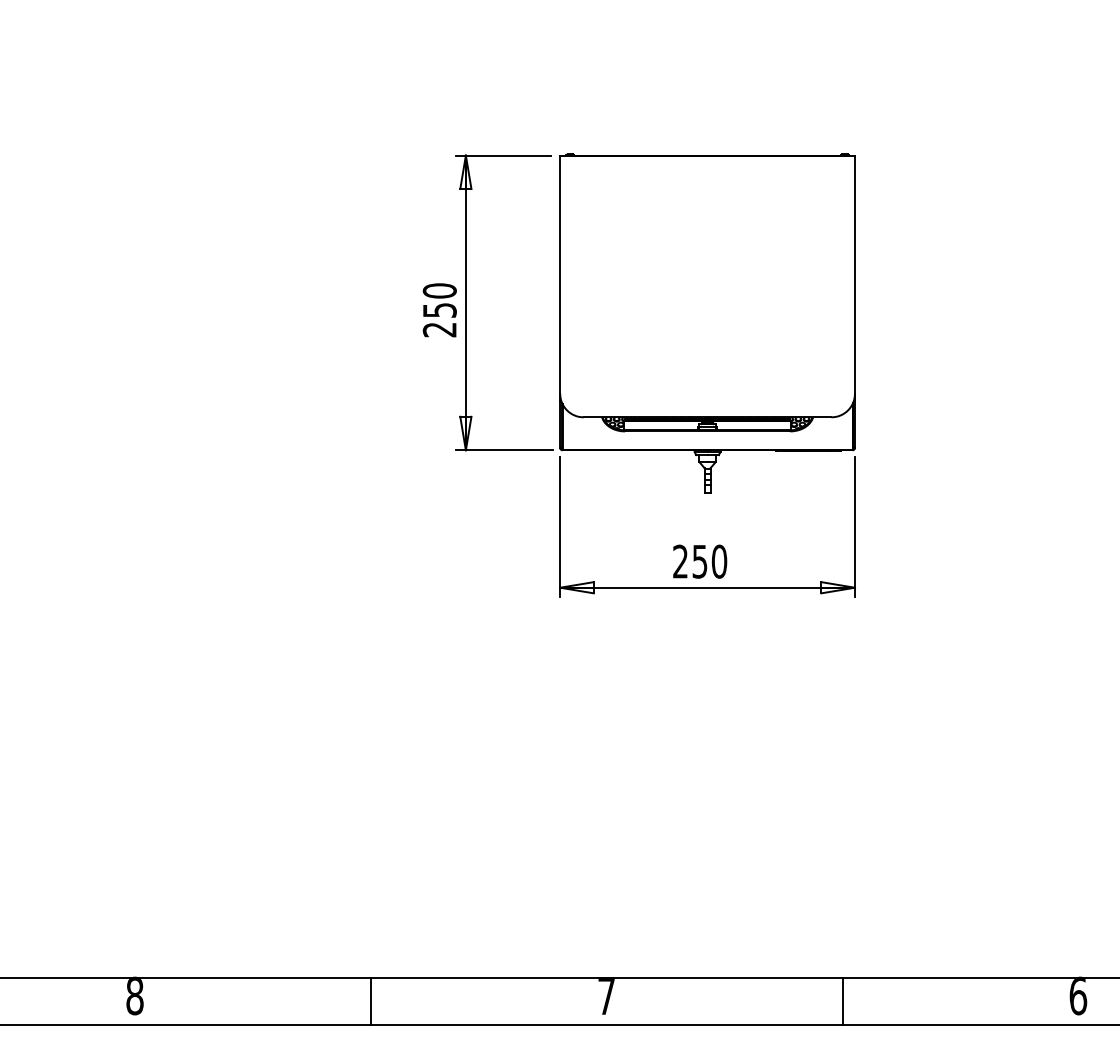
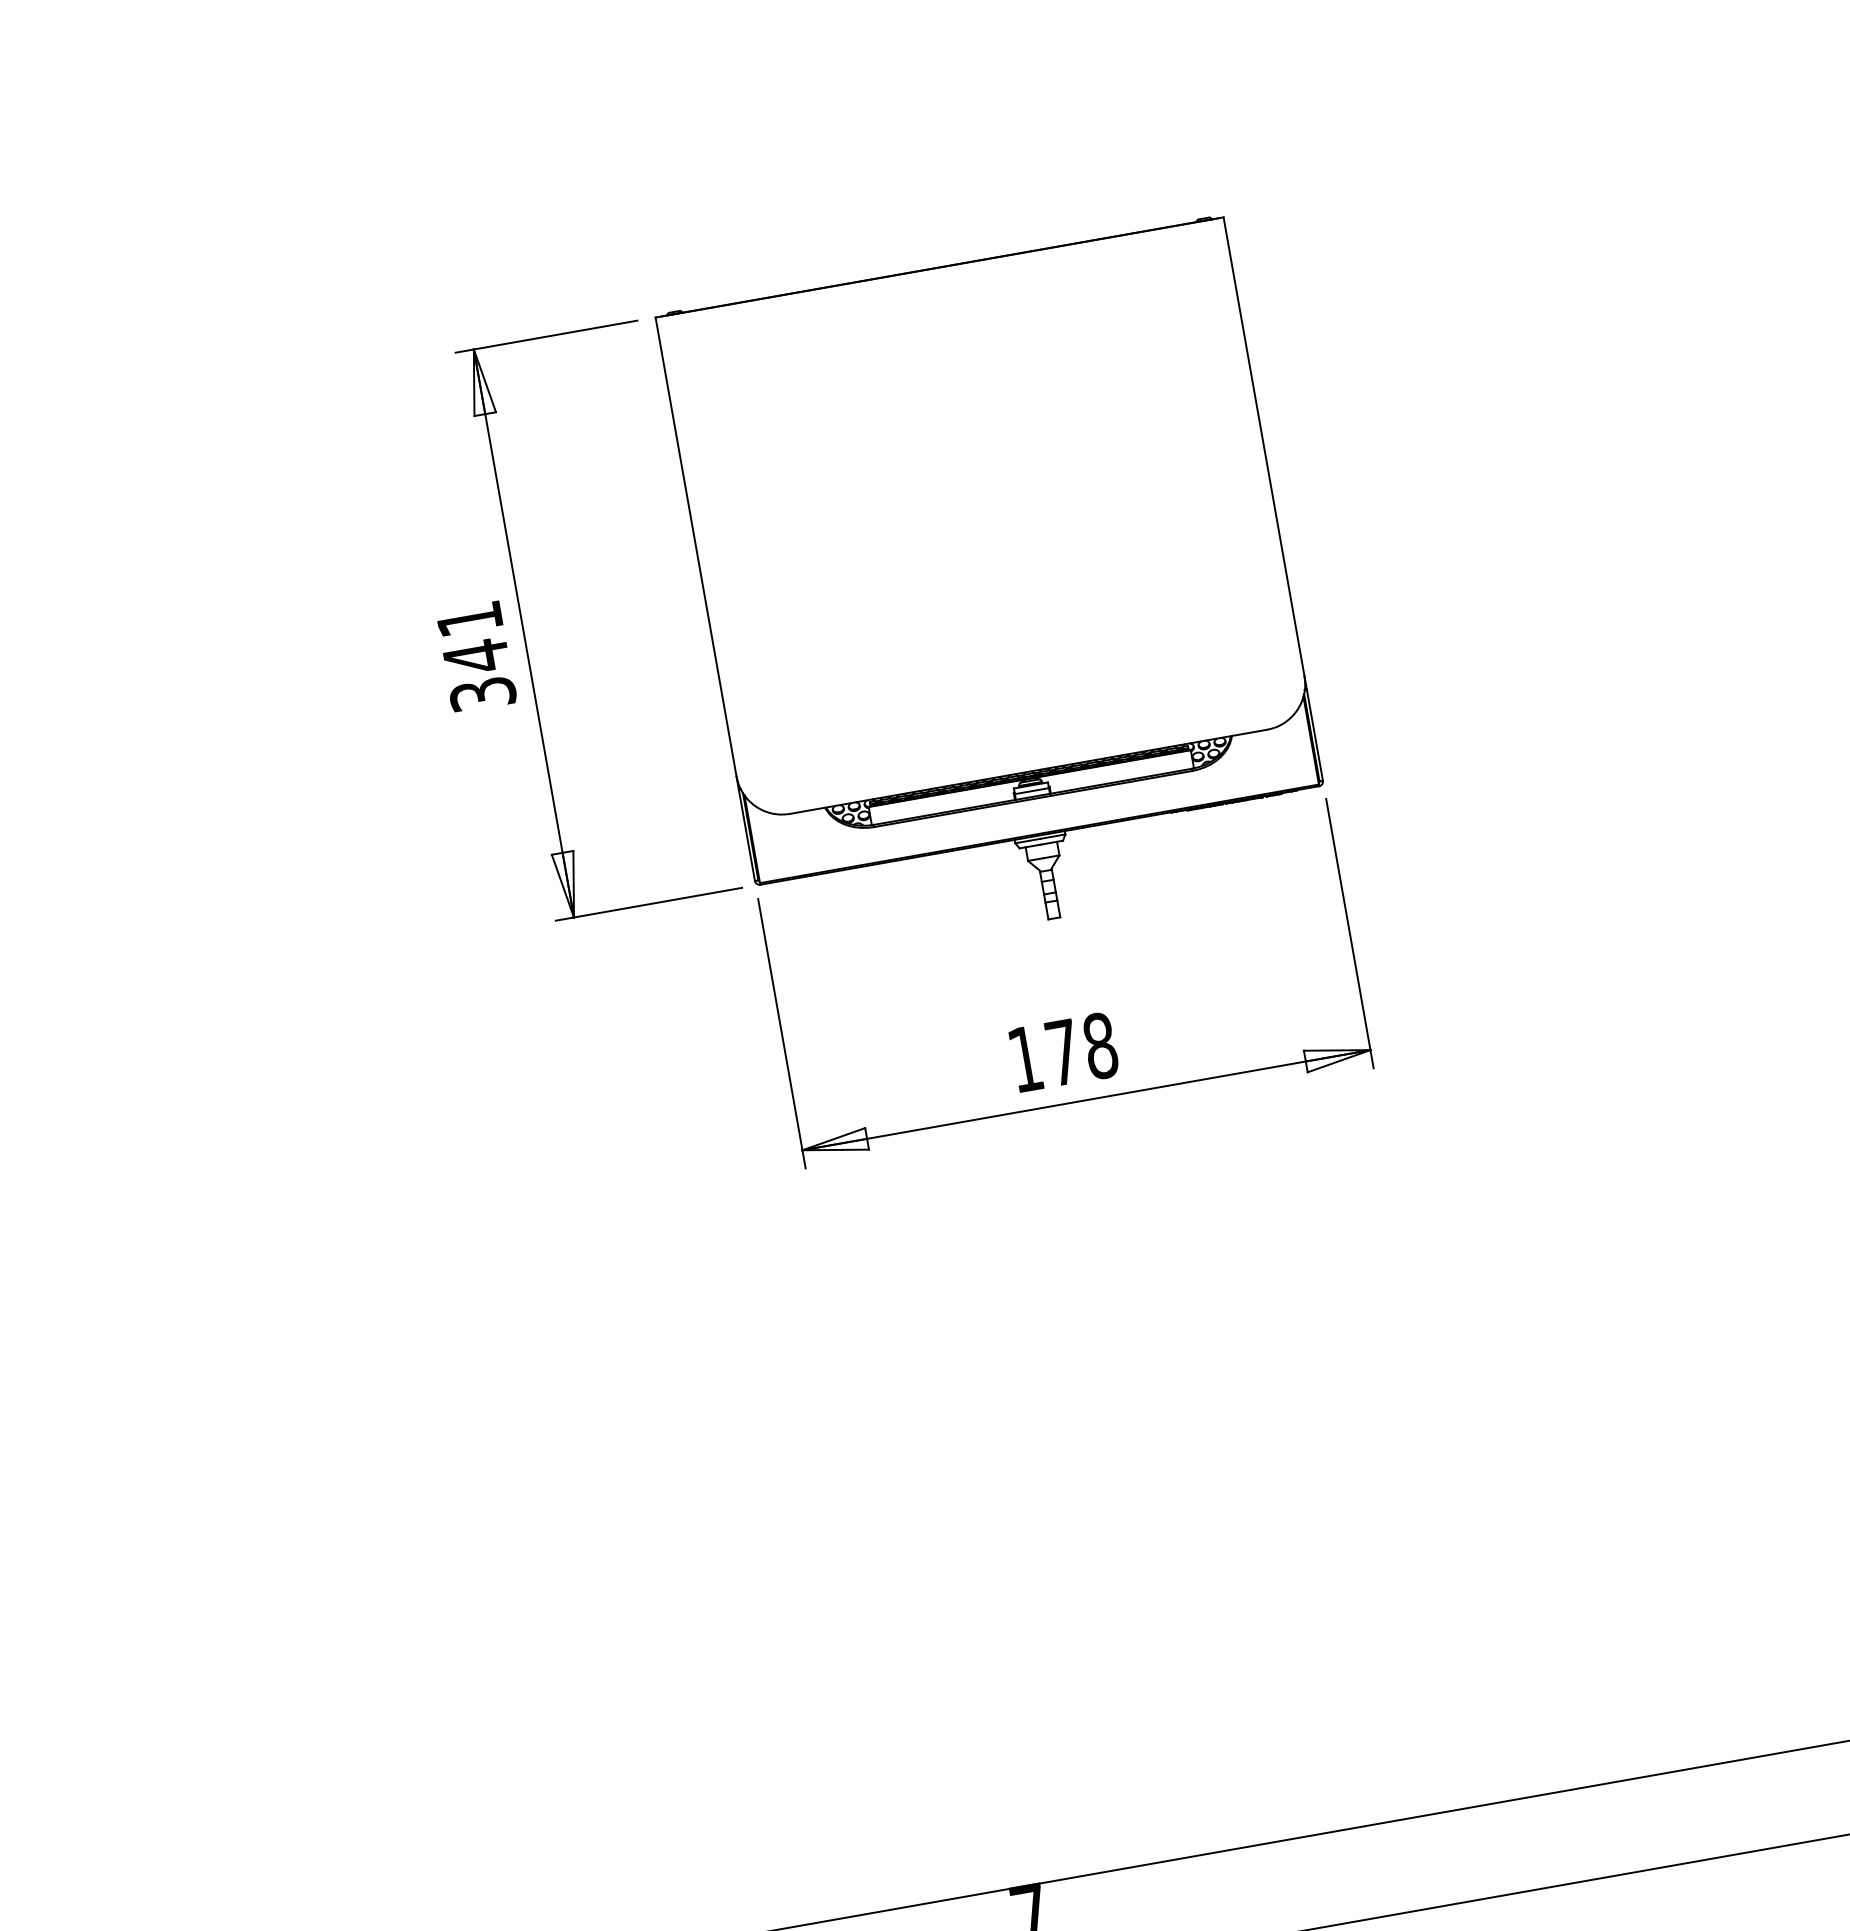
text: (439, 310) -> (475, 657), 250 -> 341
text: (700, 561) -> (1063, 1052), 250 -> 178
line: (842, 1001) -> (1486, 1851), removed

